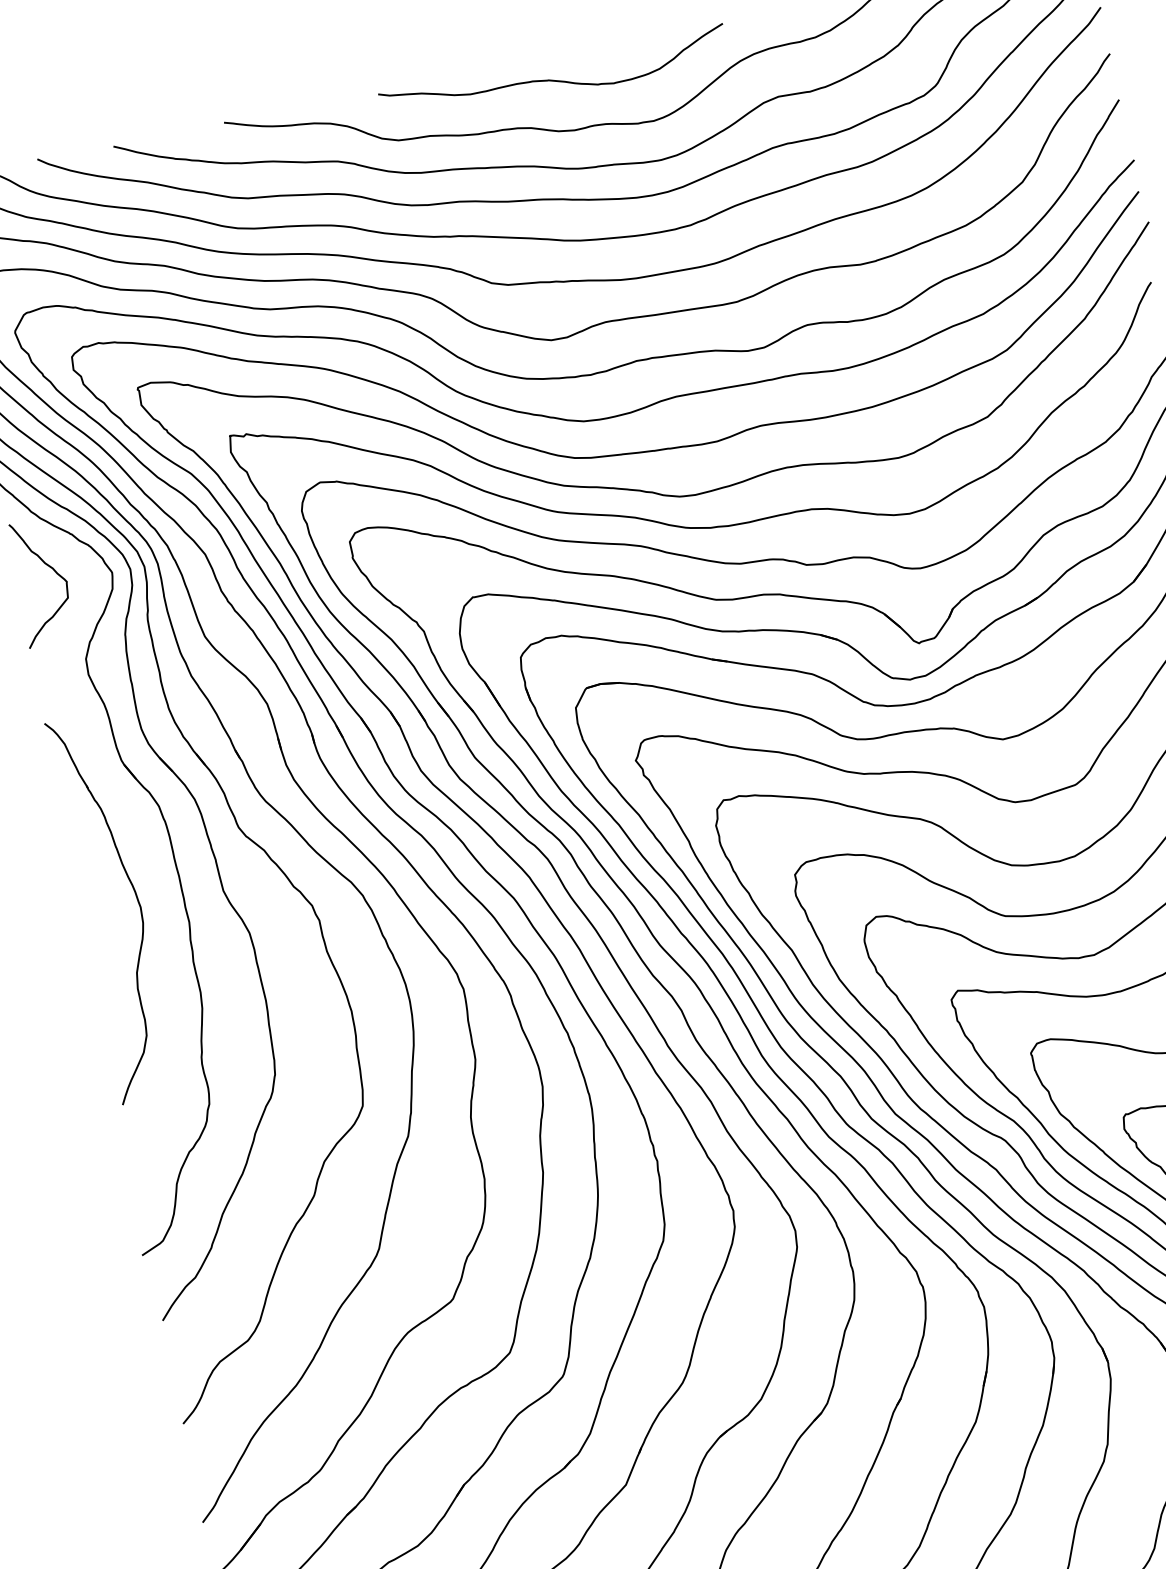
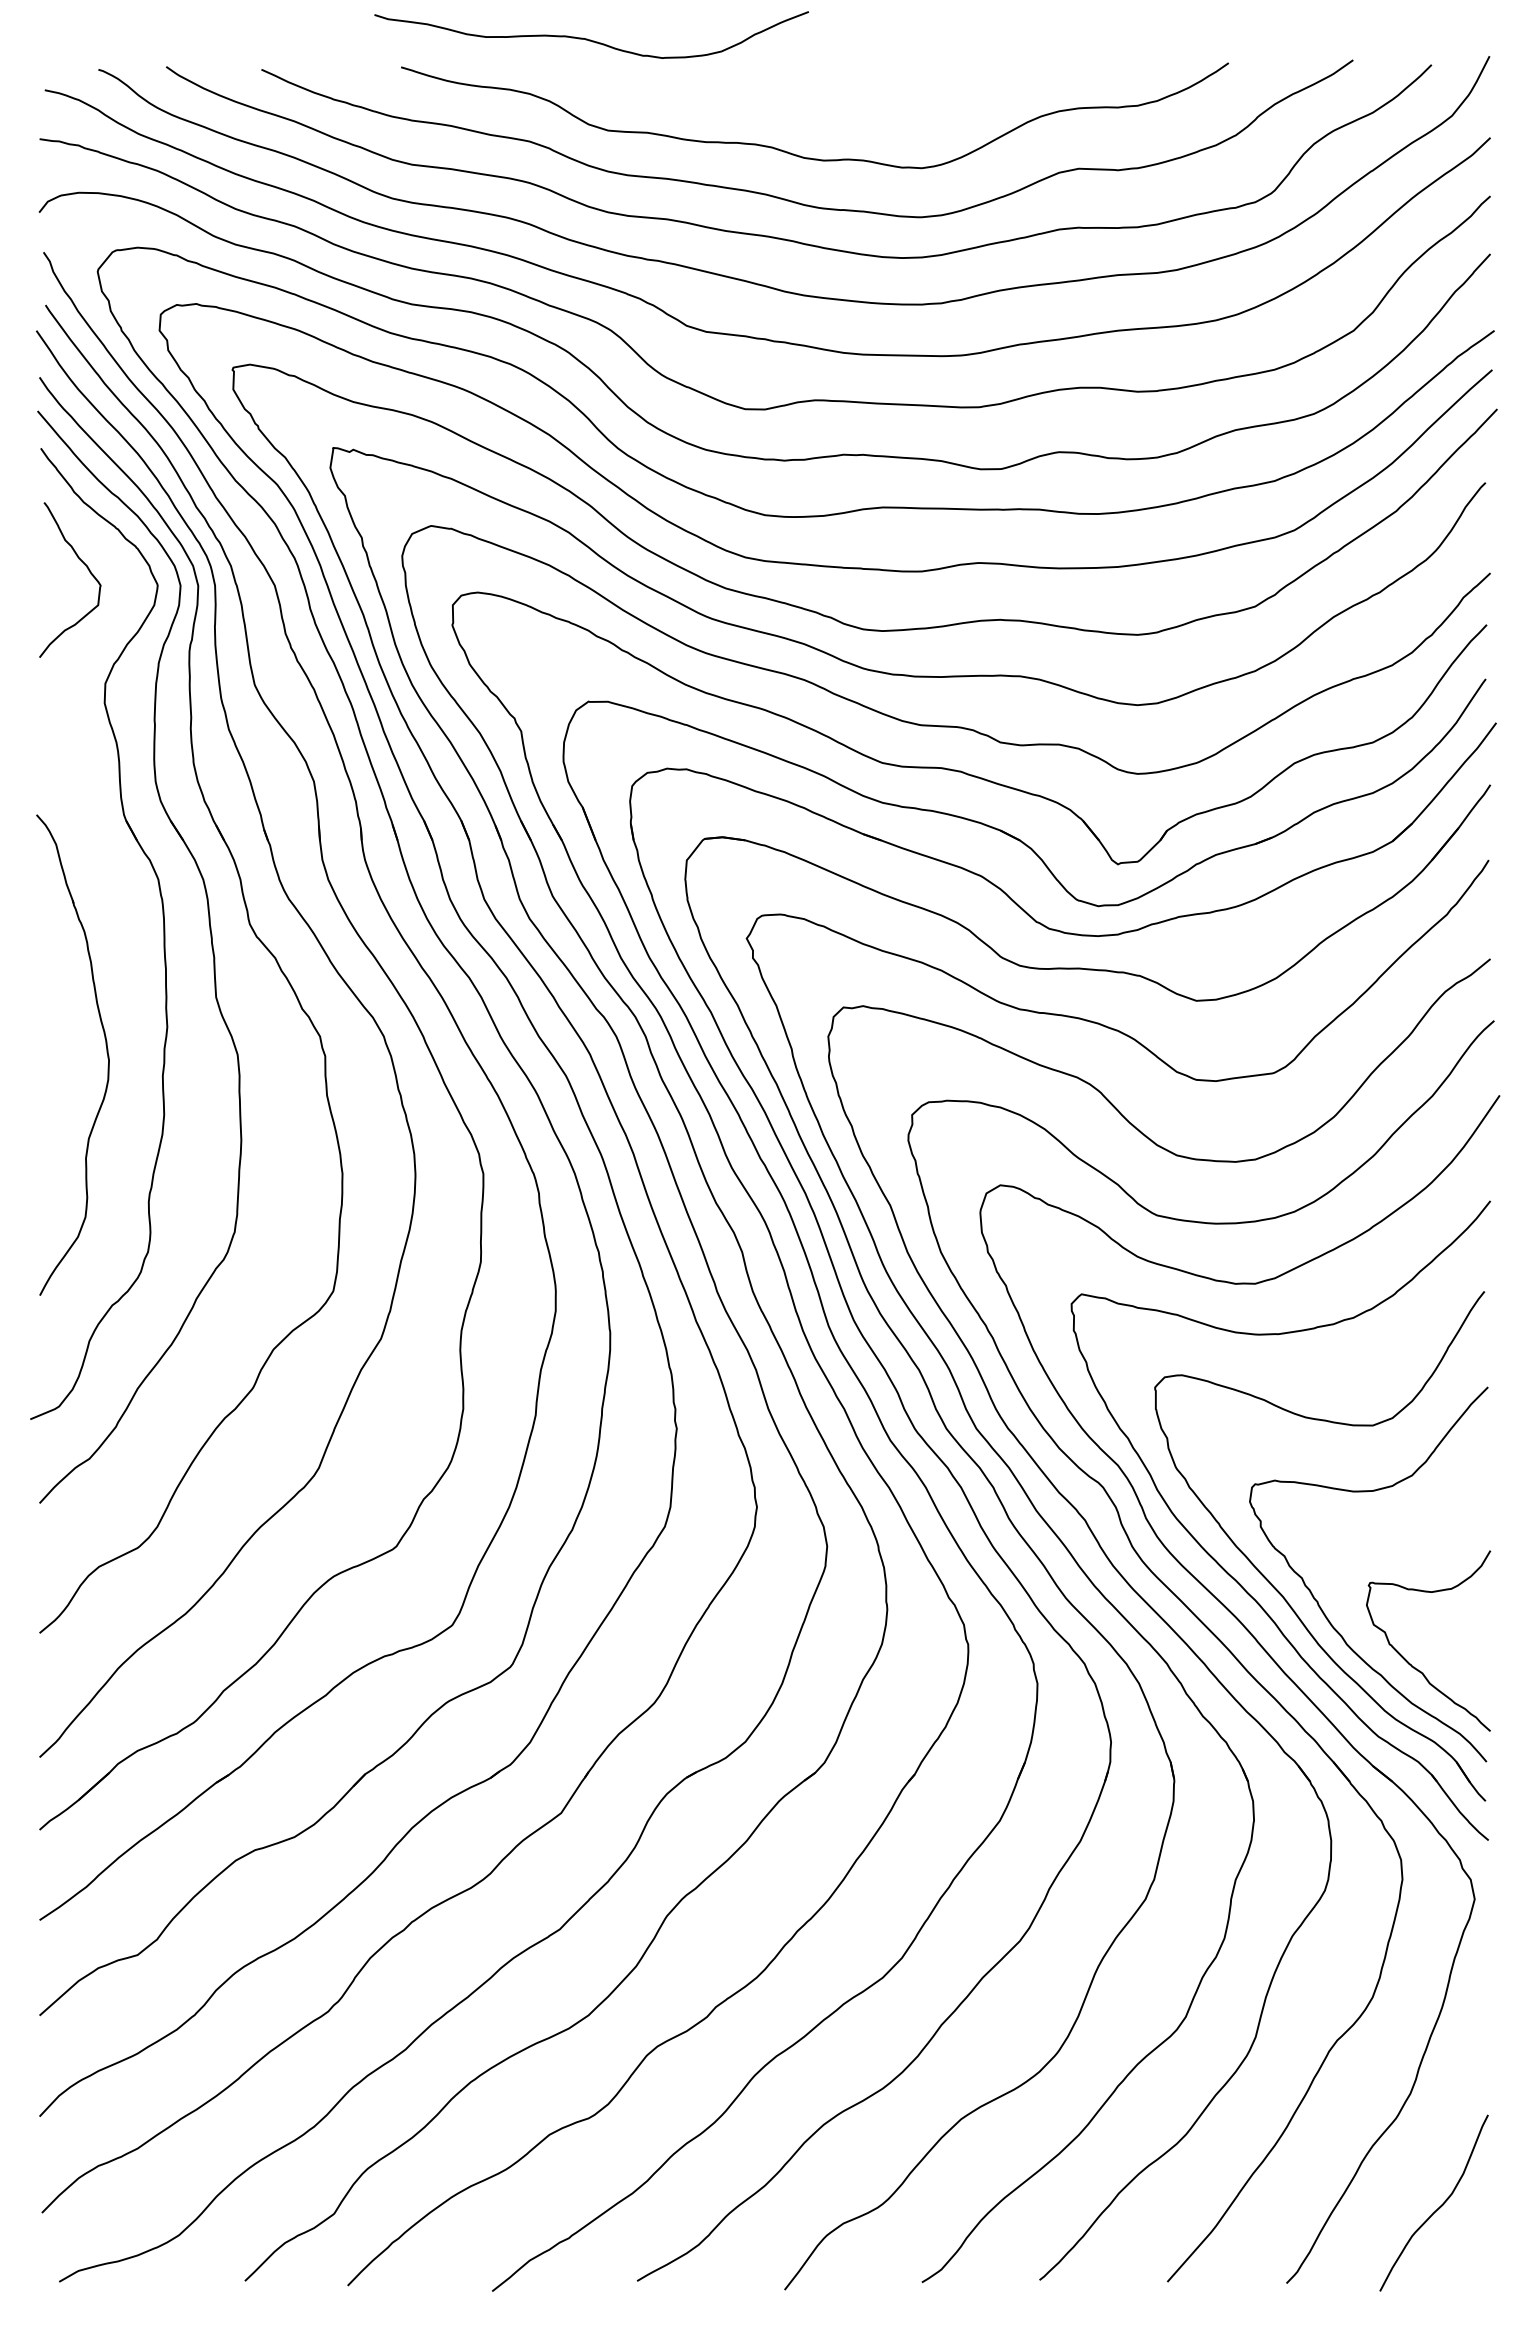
curve: (553, 79) -> (590, 39), moved
part: (137, 902) -> (106, 1053), moved

